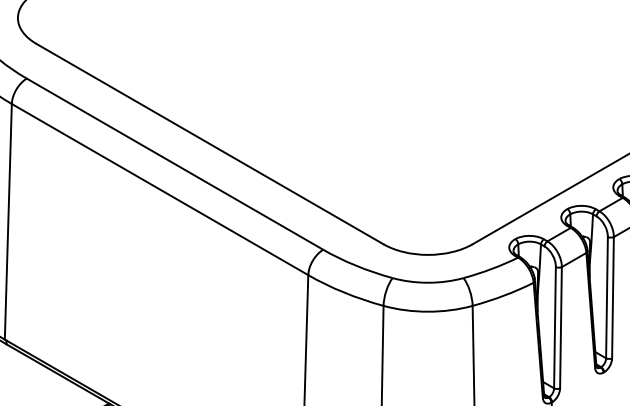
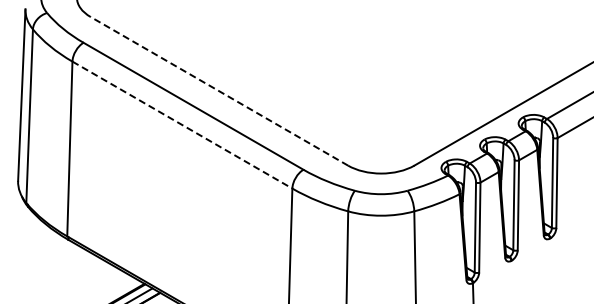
line: (210, 144) -> (219, 91), solid -> dashed
line: (160, 190) -> (182, 125), solid -> dashed

